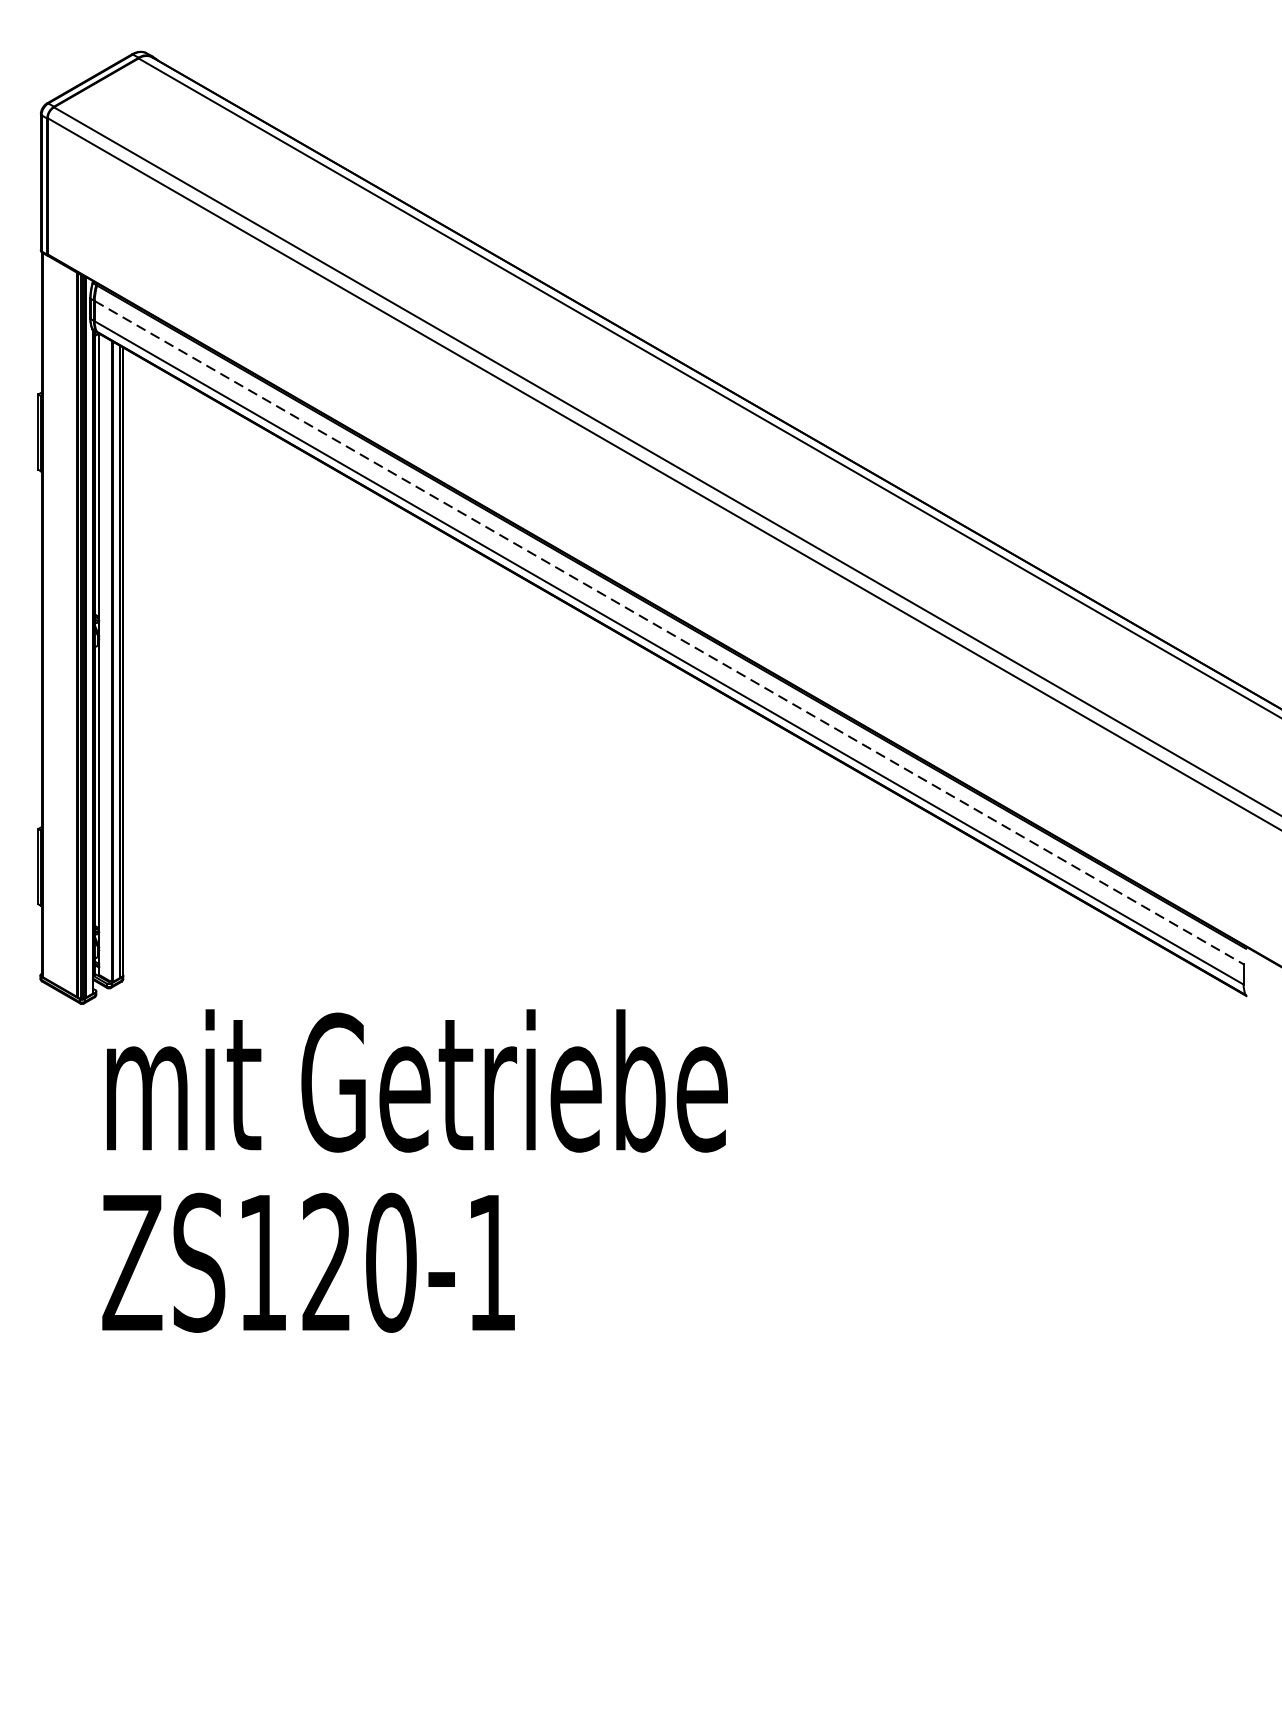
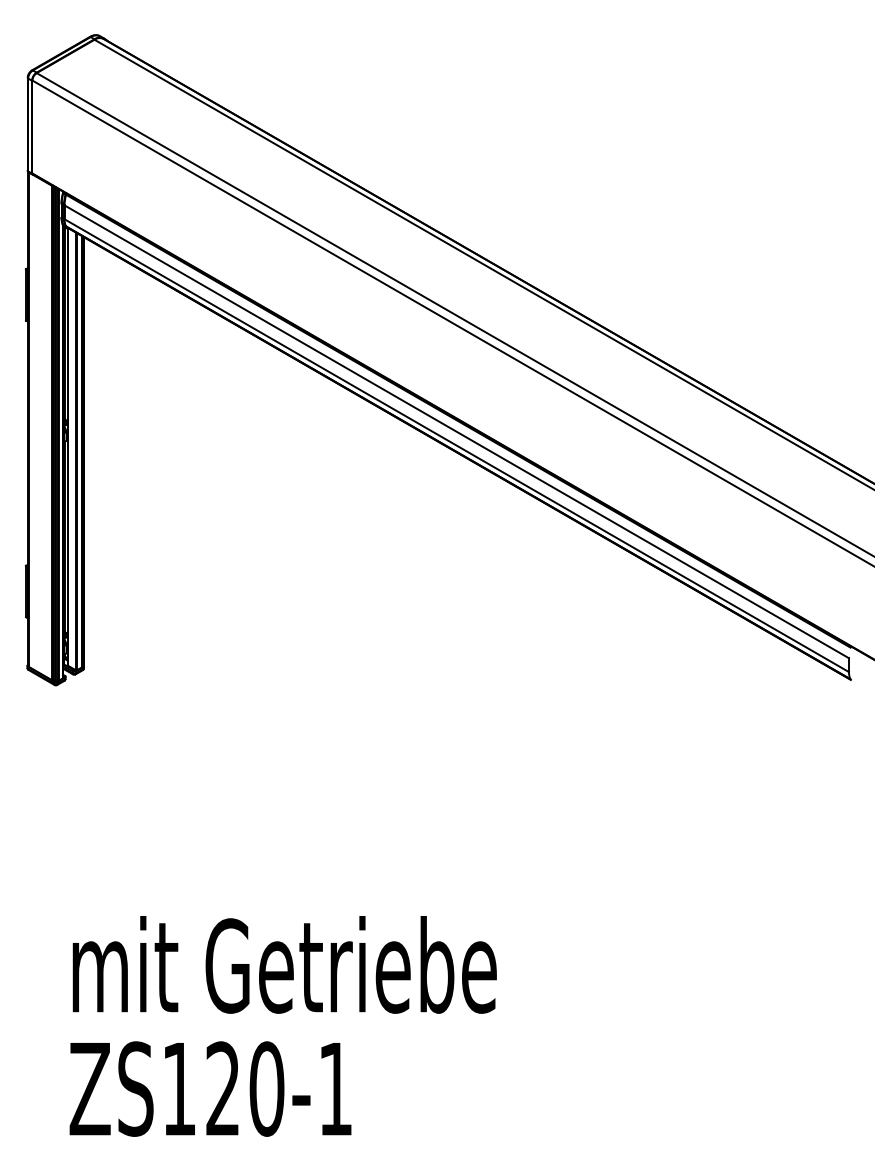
line: (668, 632) -> (456, 431), dashed -> solid
text: (413, 1171) -> (282, 1026), moved

